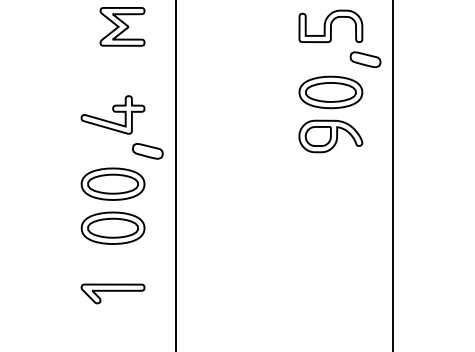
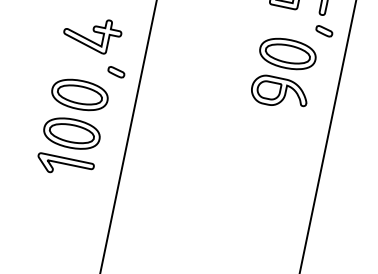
part: (365, 58) -> (324, 30), size x0.62
part: (147, 150) -> (116, 71), size x0.62
part: (112, 293) -> (64, 166), moved

